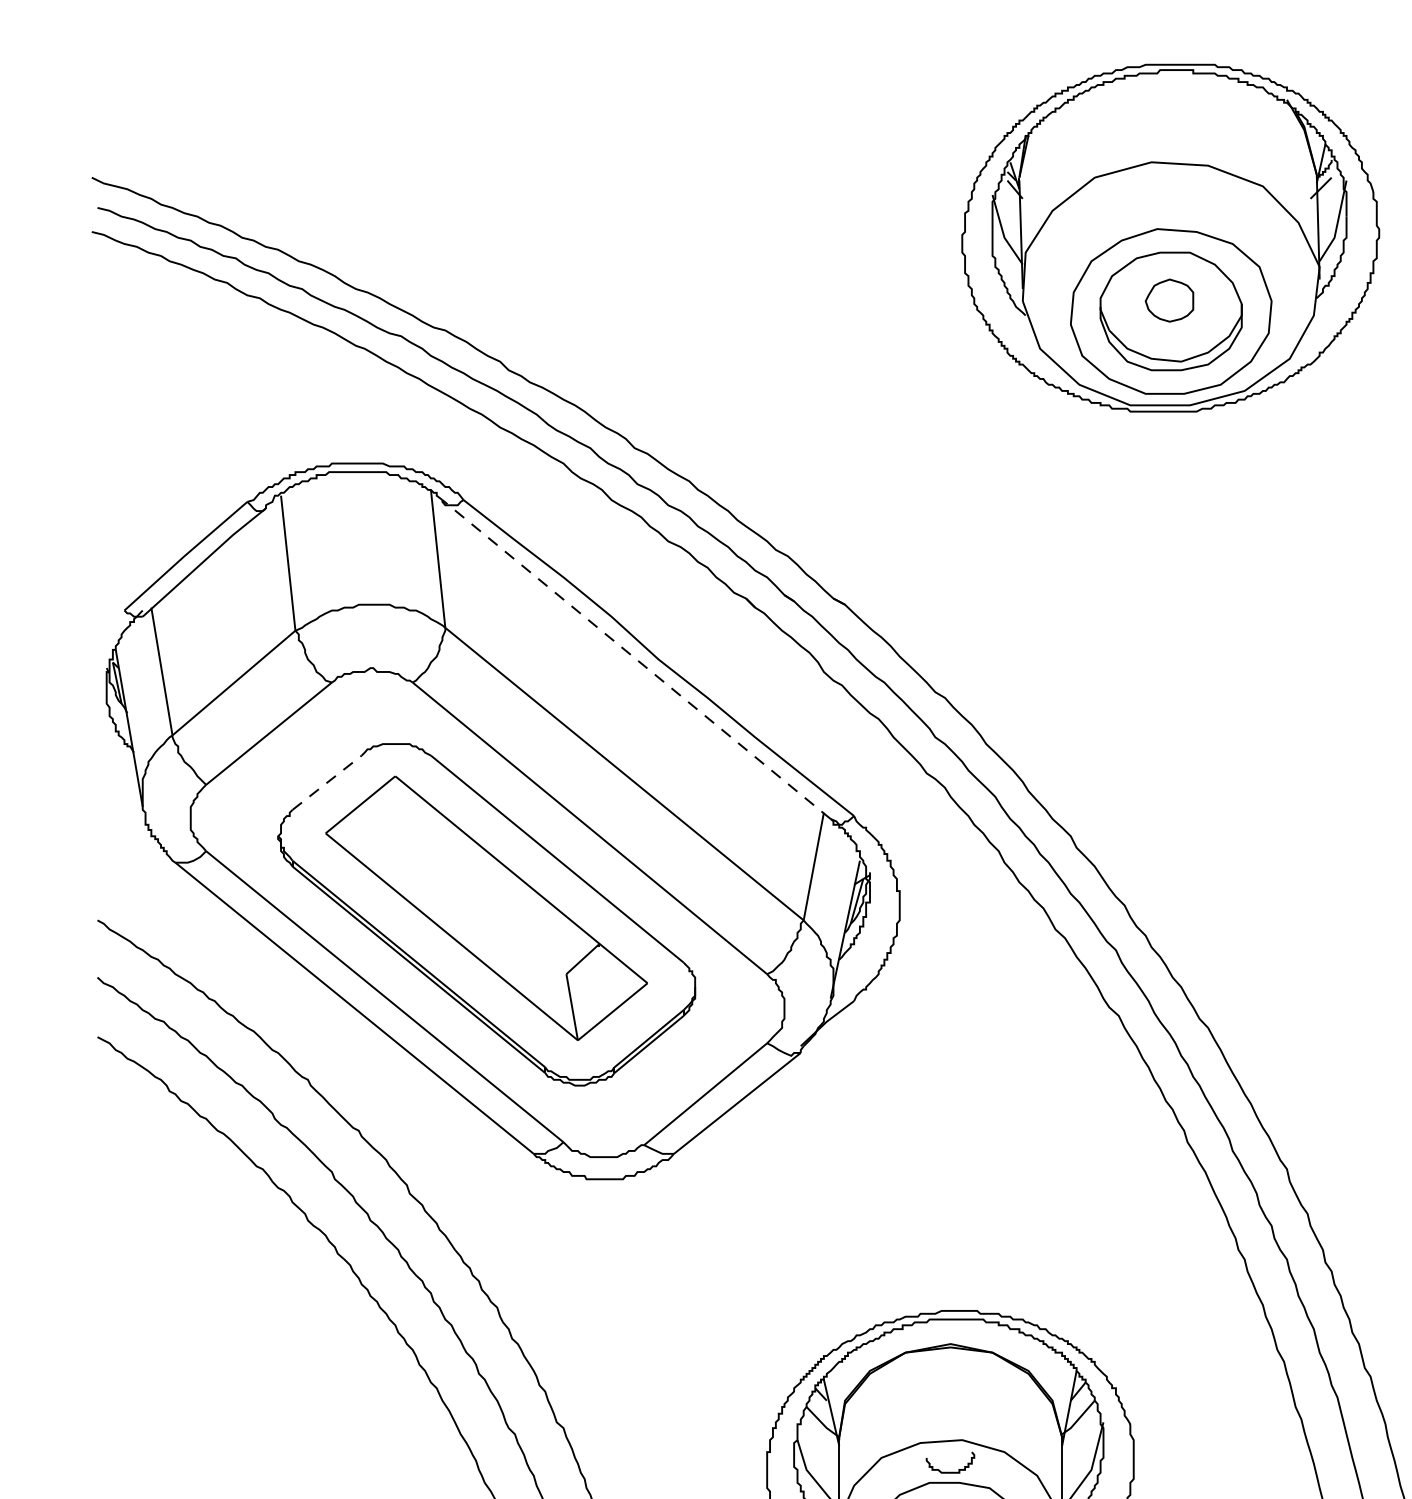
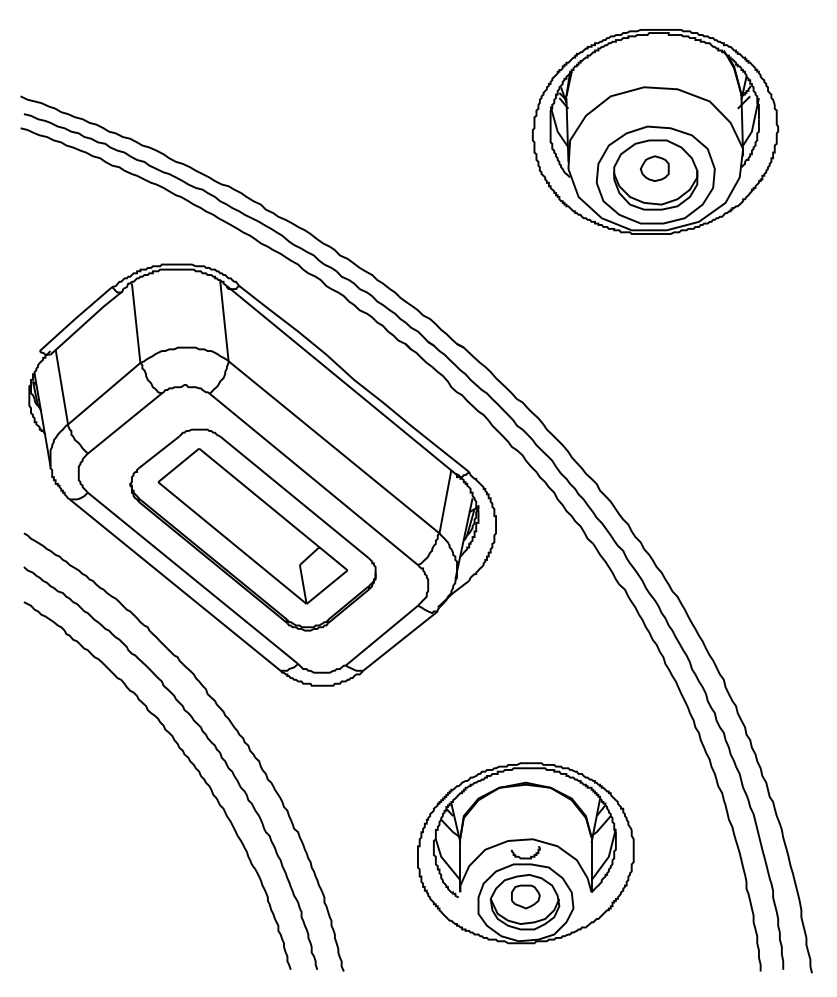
line: (637, 658) -> (341, 379), dashed -> solid
line: (327, 782) -> (159, 452), dashed -> solid

